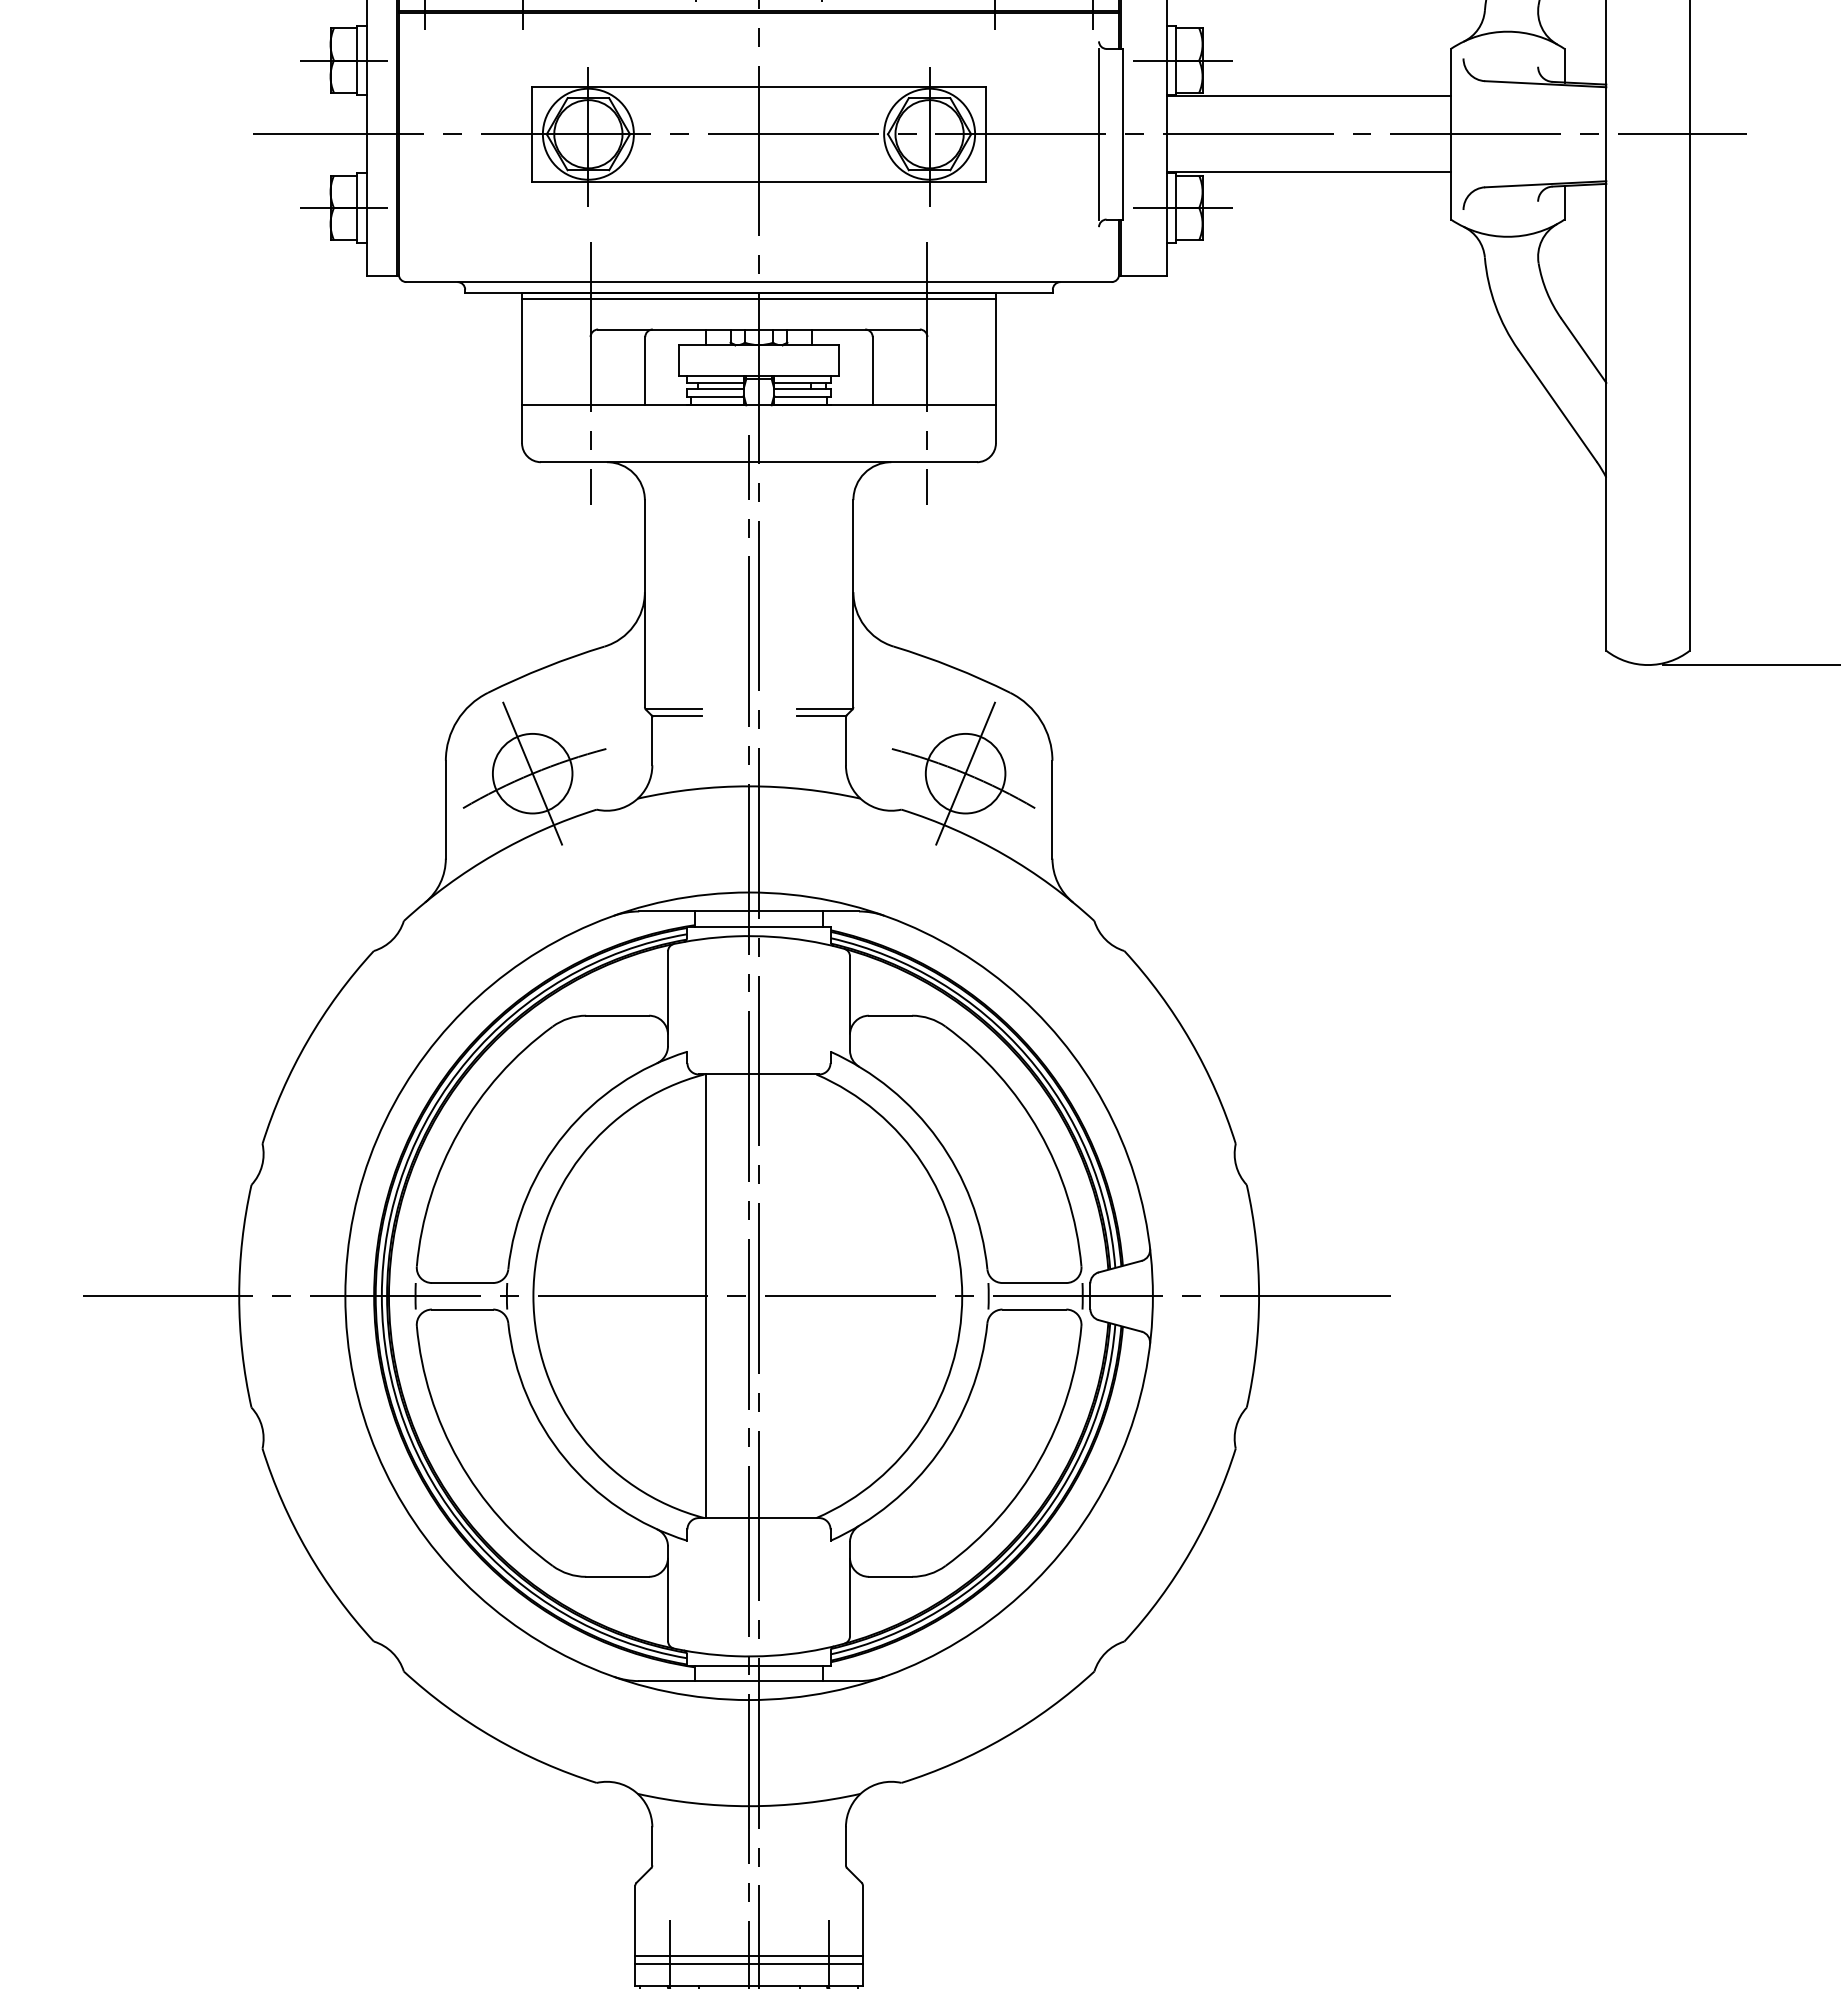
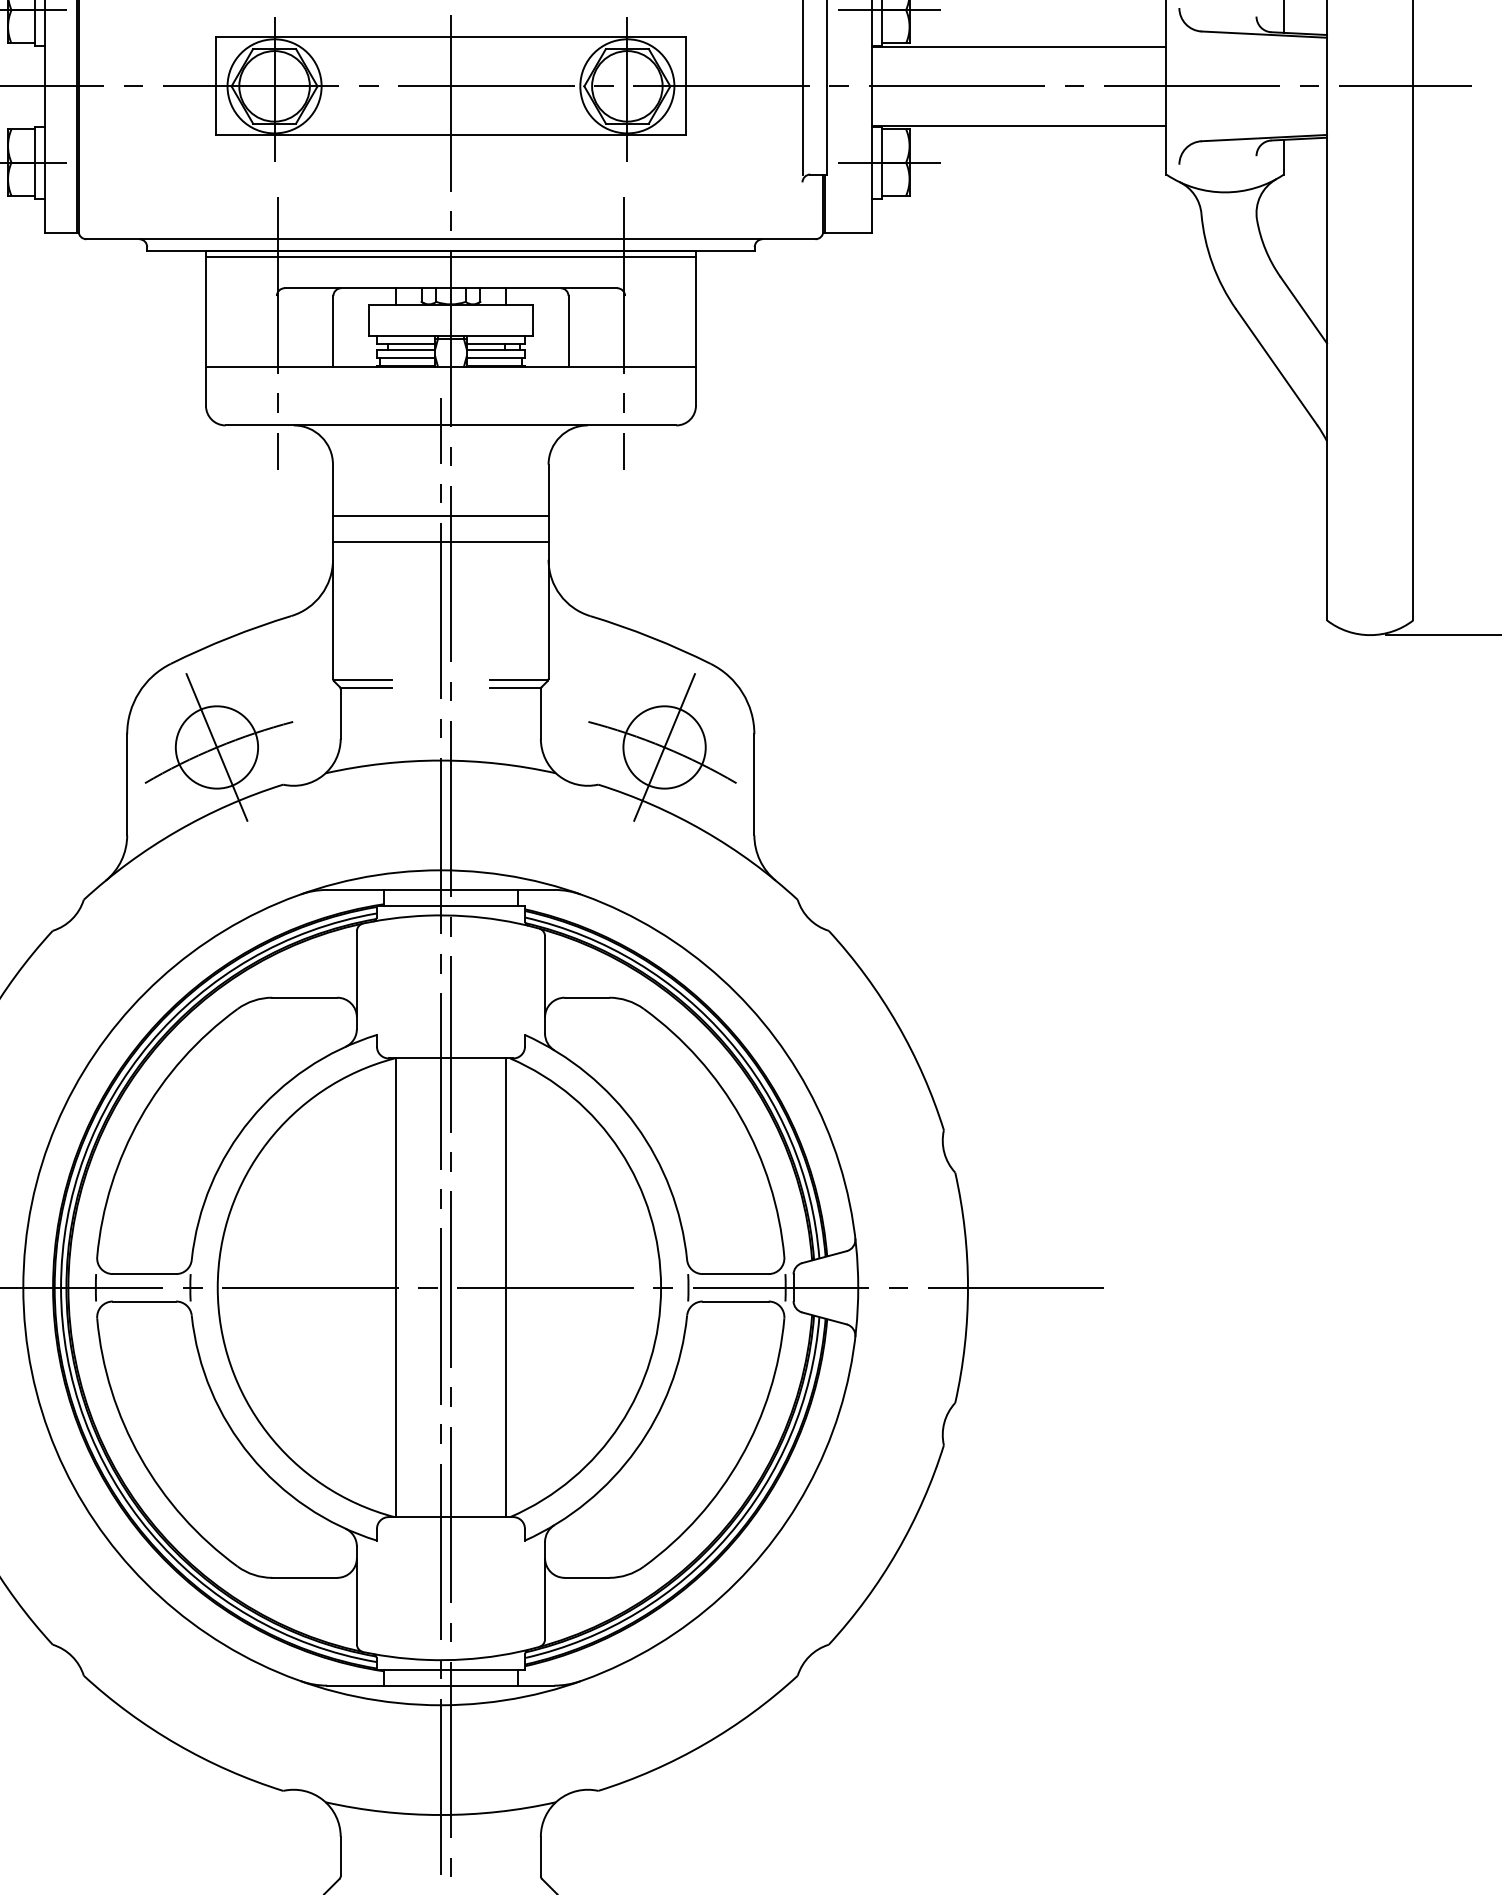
line: (748, 550) -> (440, 516), added
line: (748, 575) -> (440, 542), added
line: (812, 1296) -> (506, 1288), added

